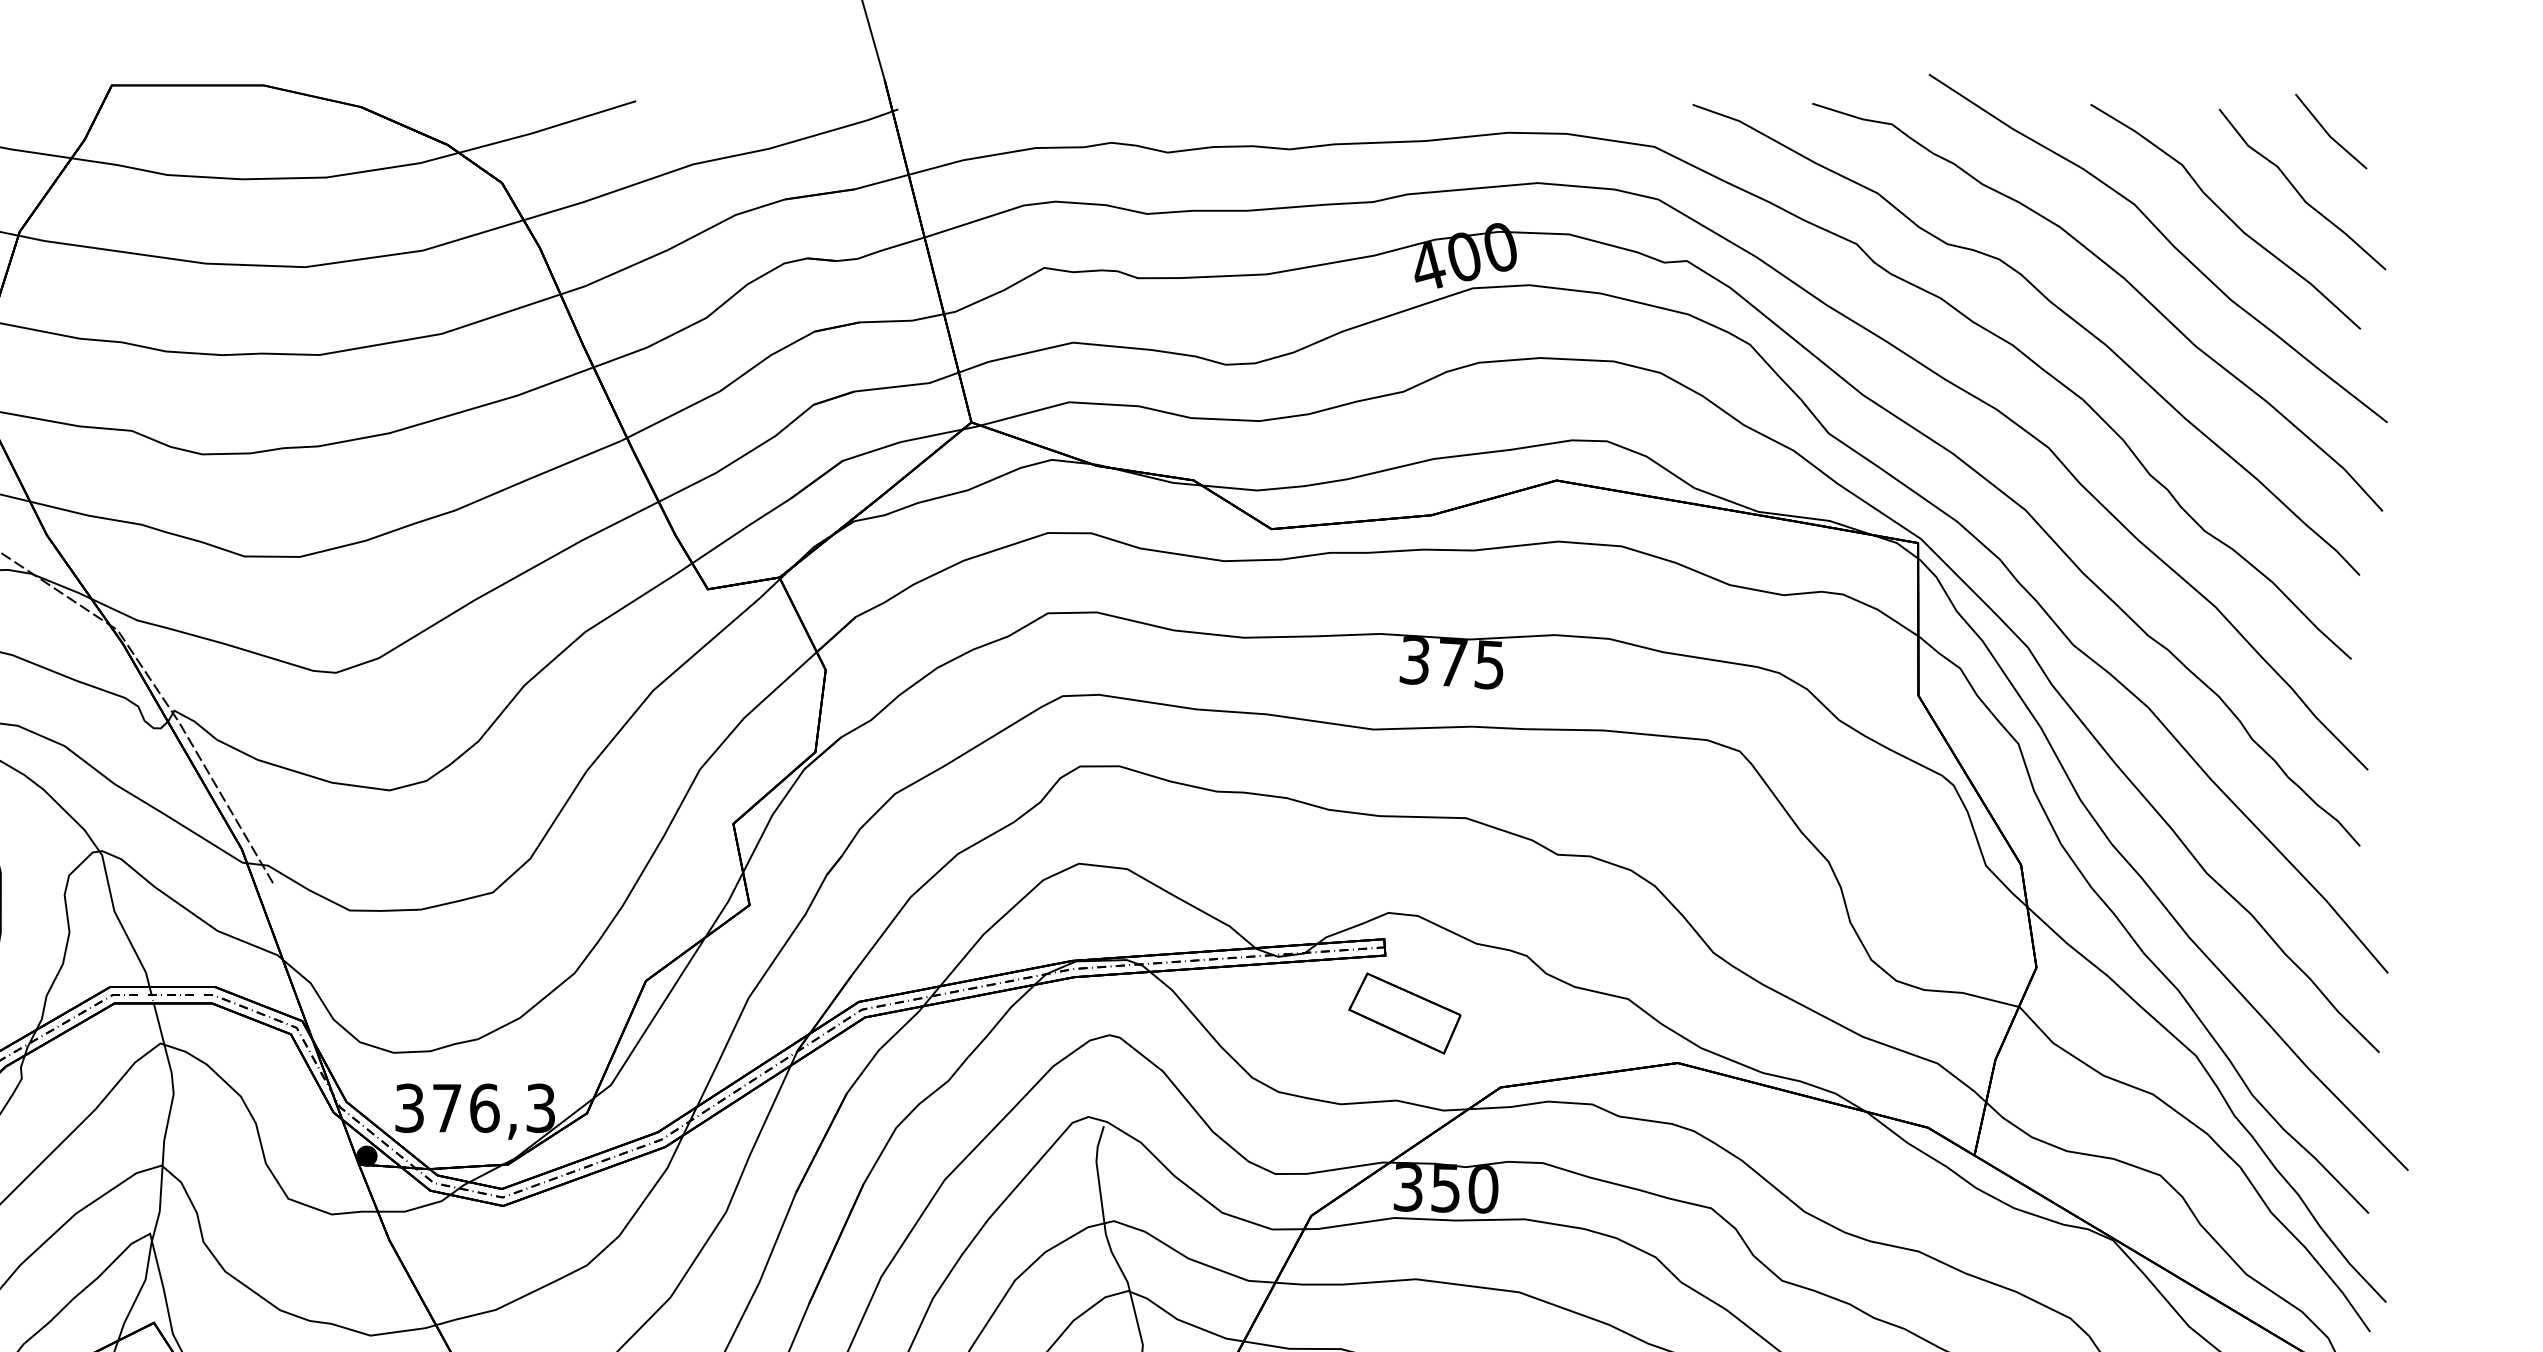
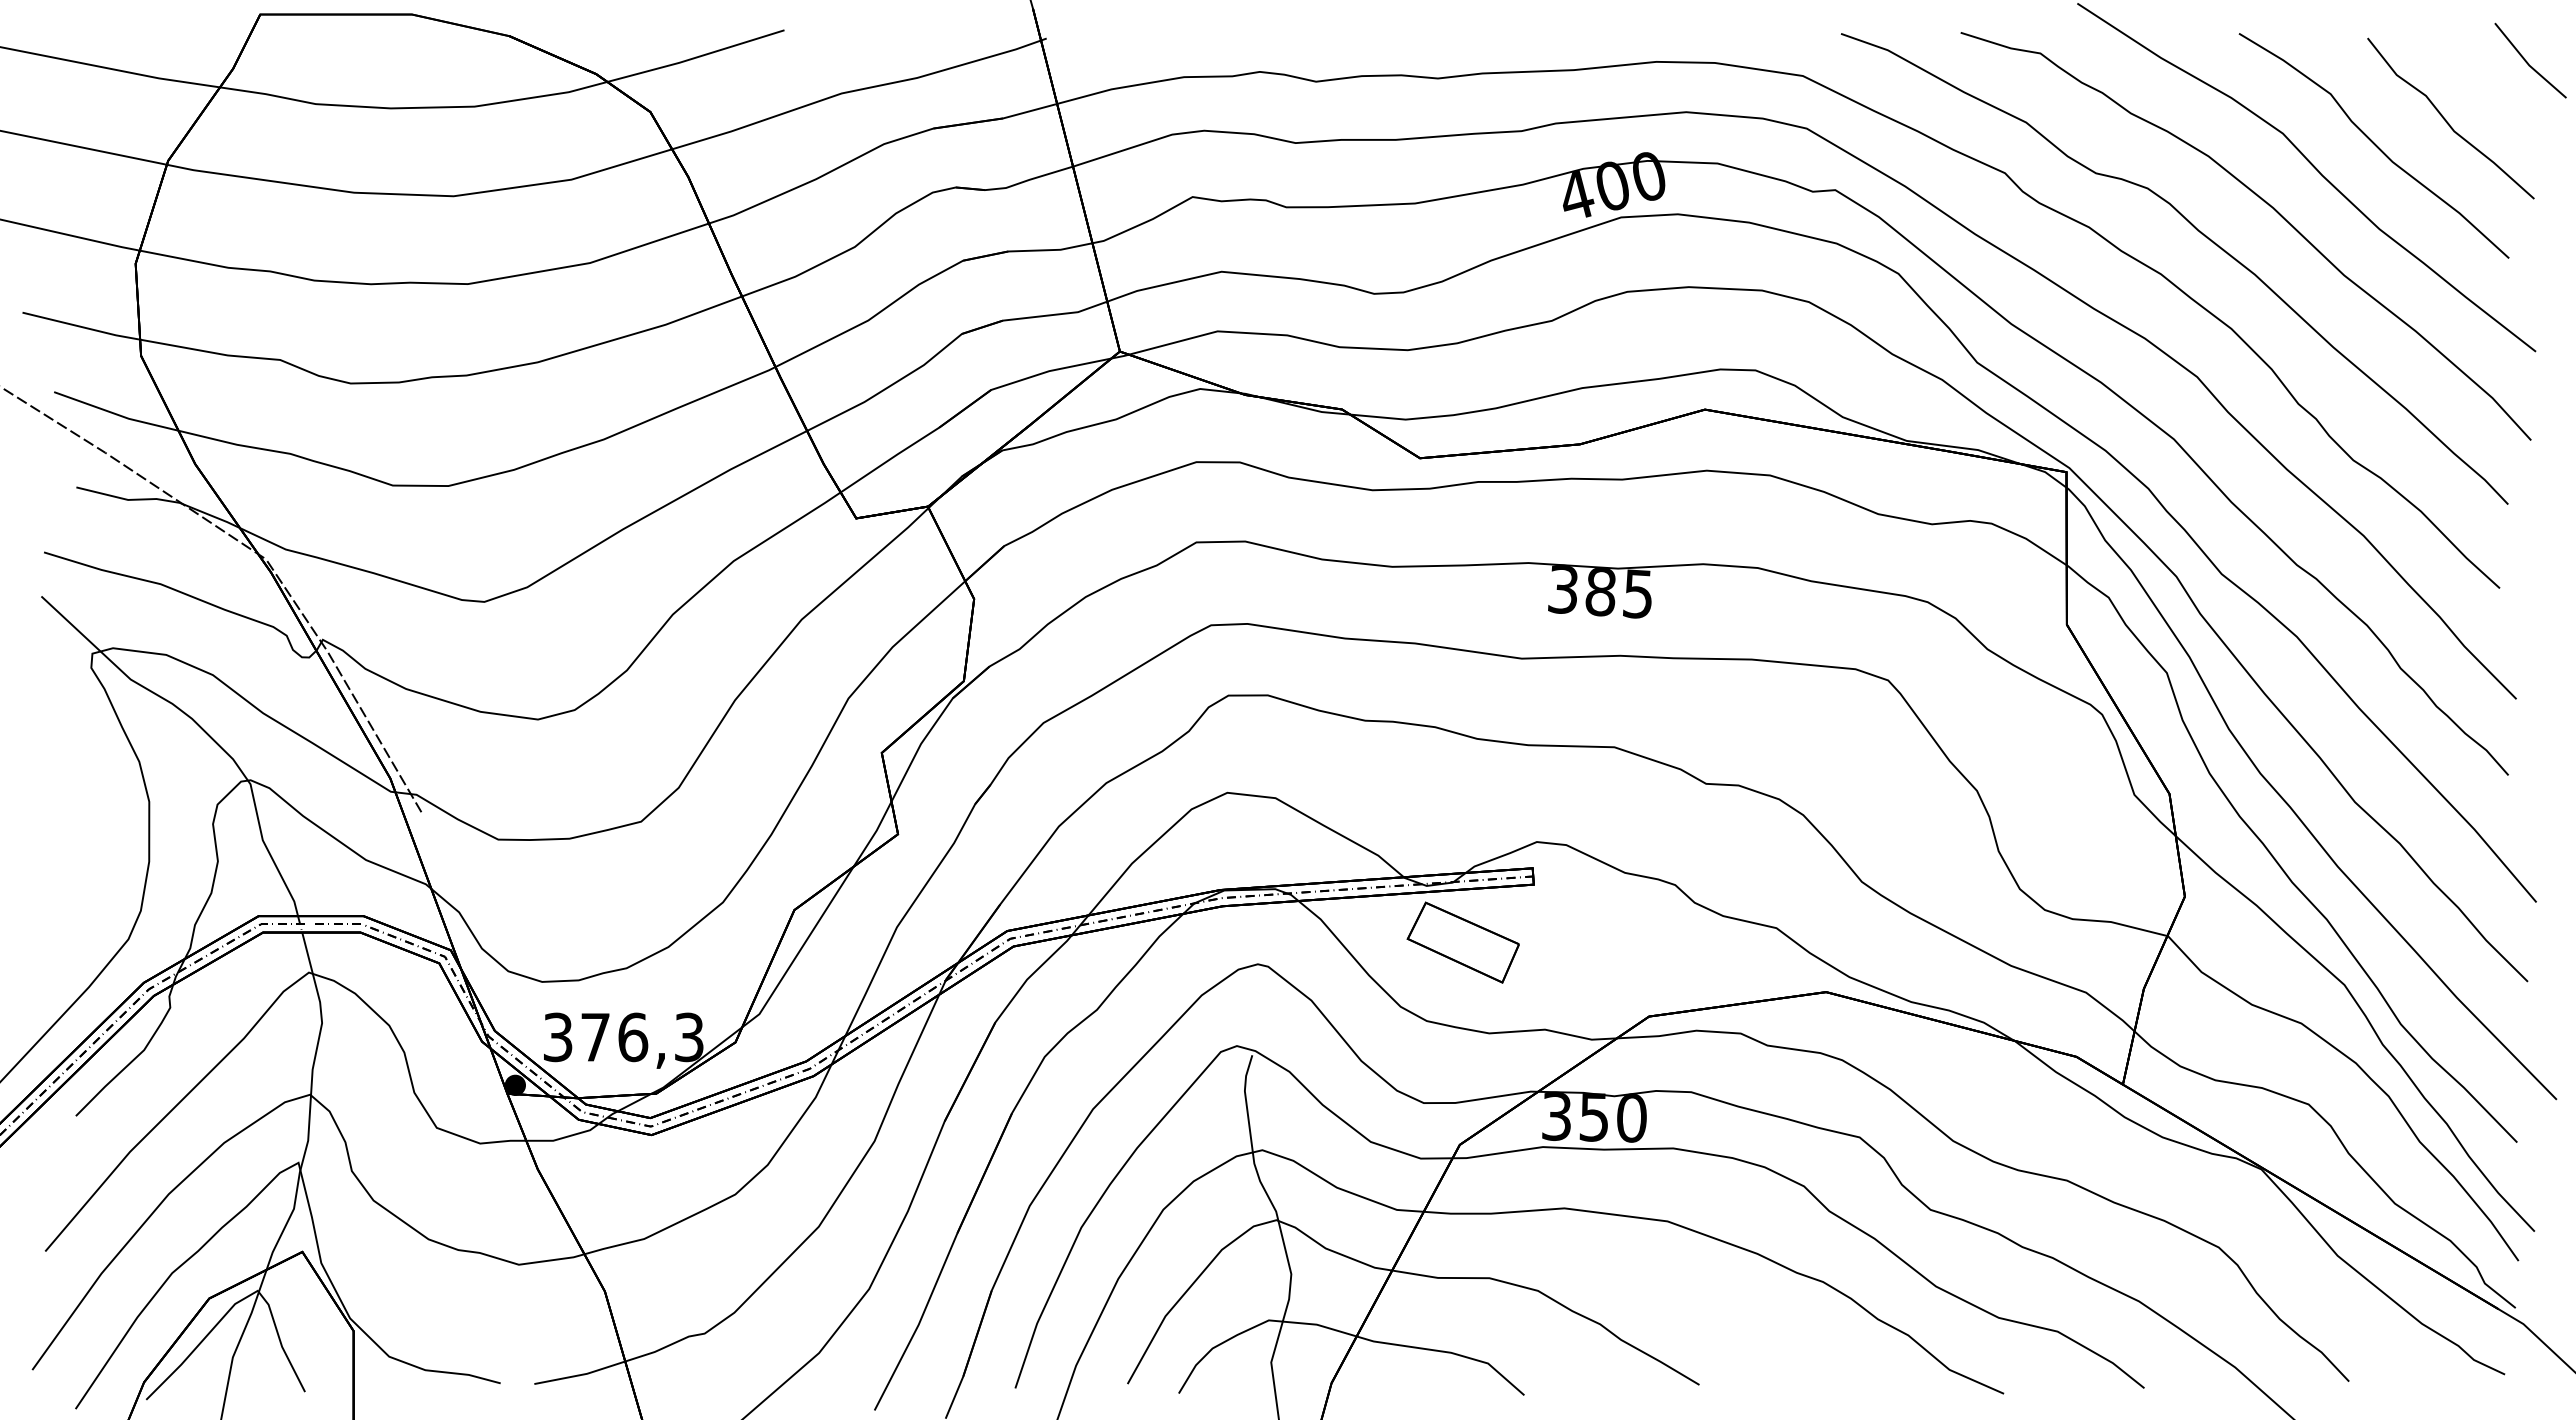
line: (2329, 133) -> (2528, 62), moved
text: (1452, 662) -> (1600, 591), 375 -> 385
part: (1404, 1013) -> (1462, 942), moved

